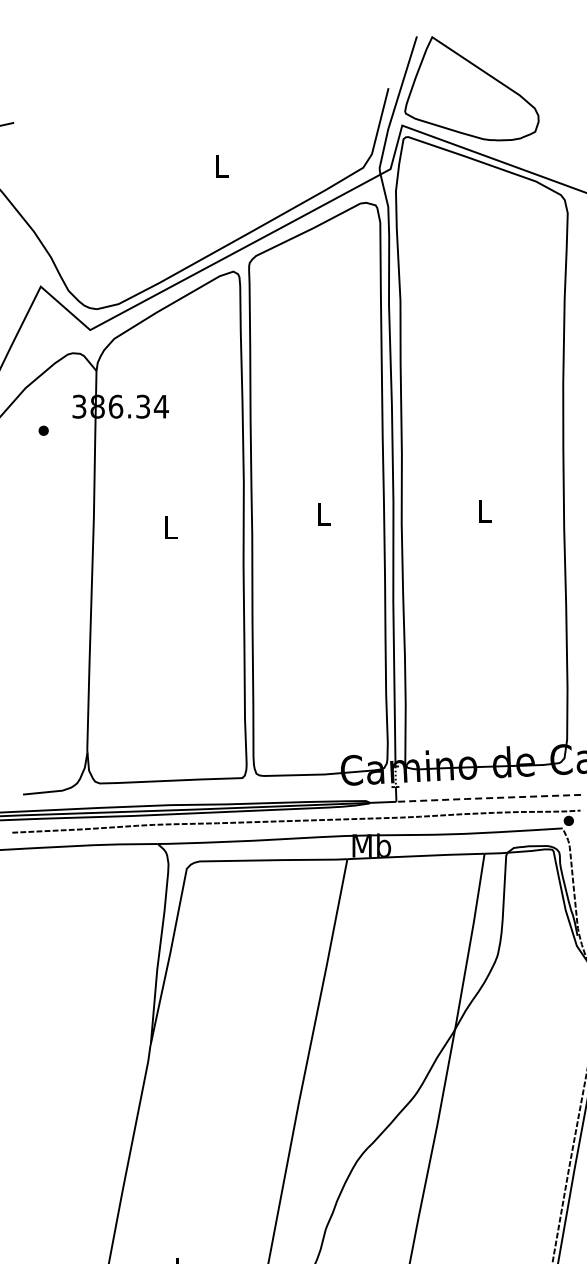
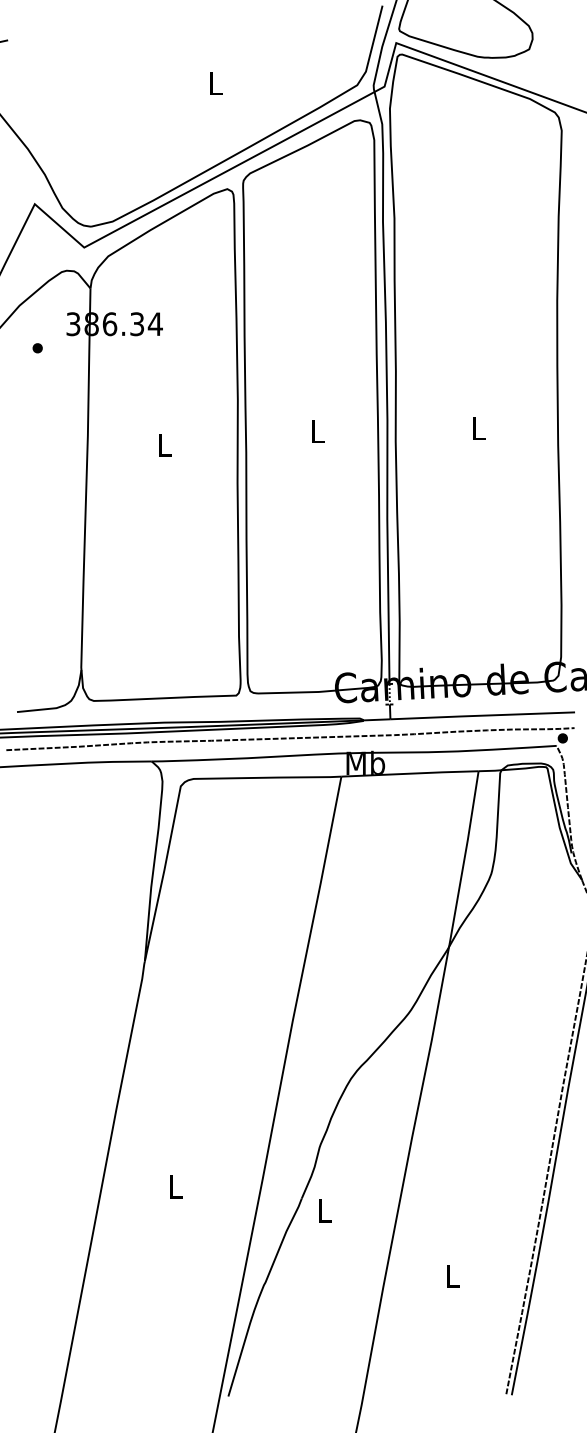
line: (487, 798) -> (481, 715), dashed -> solid

